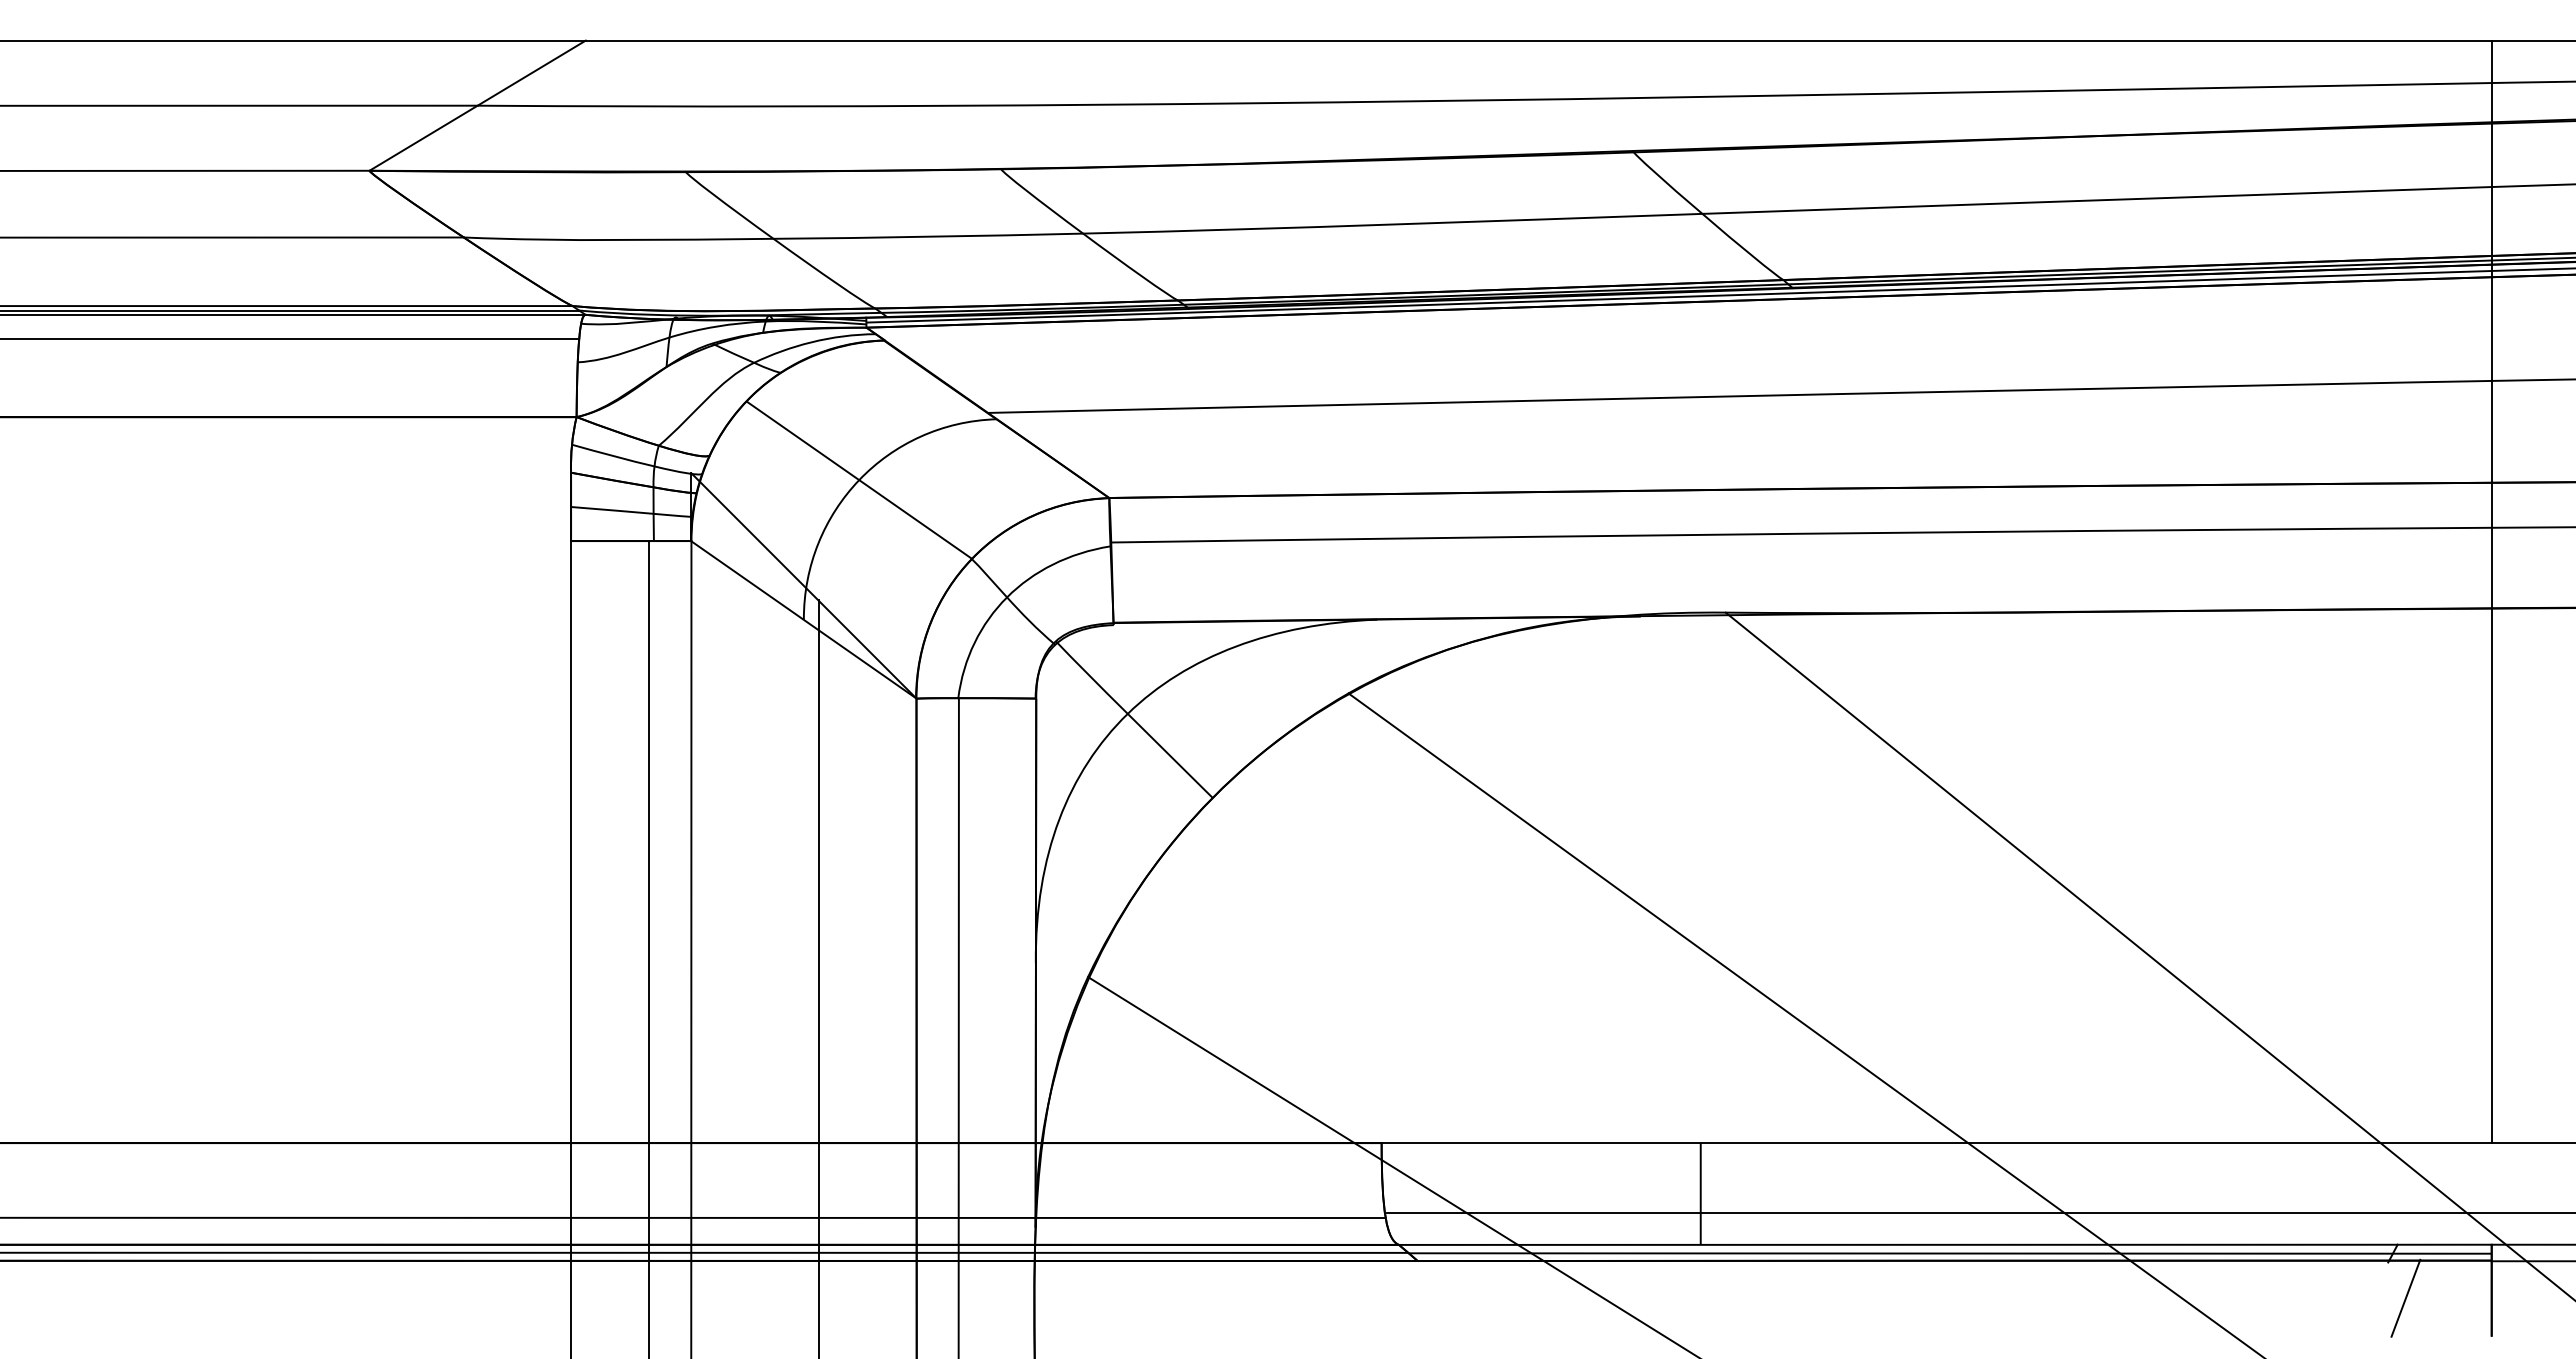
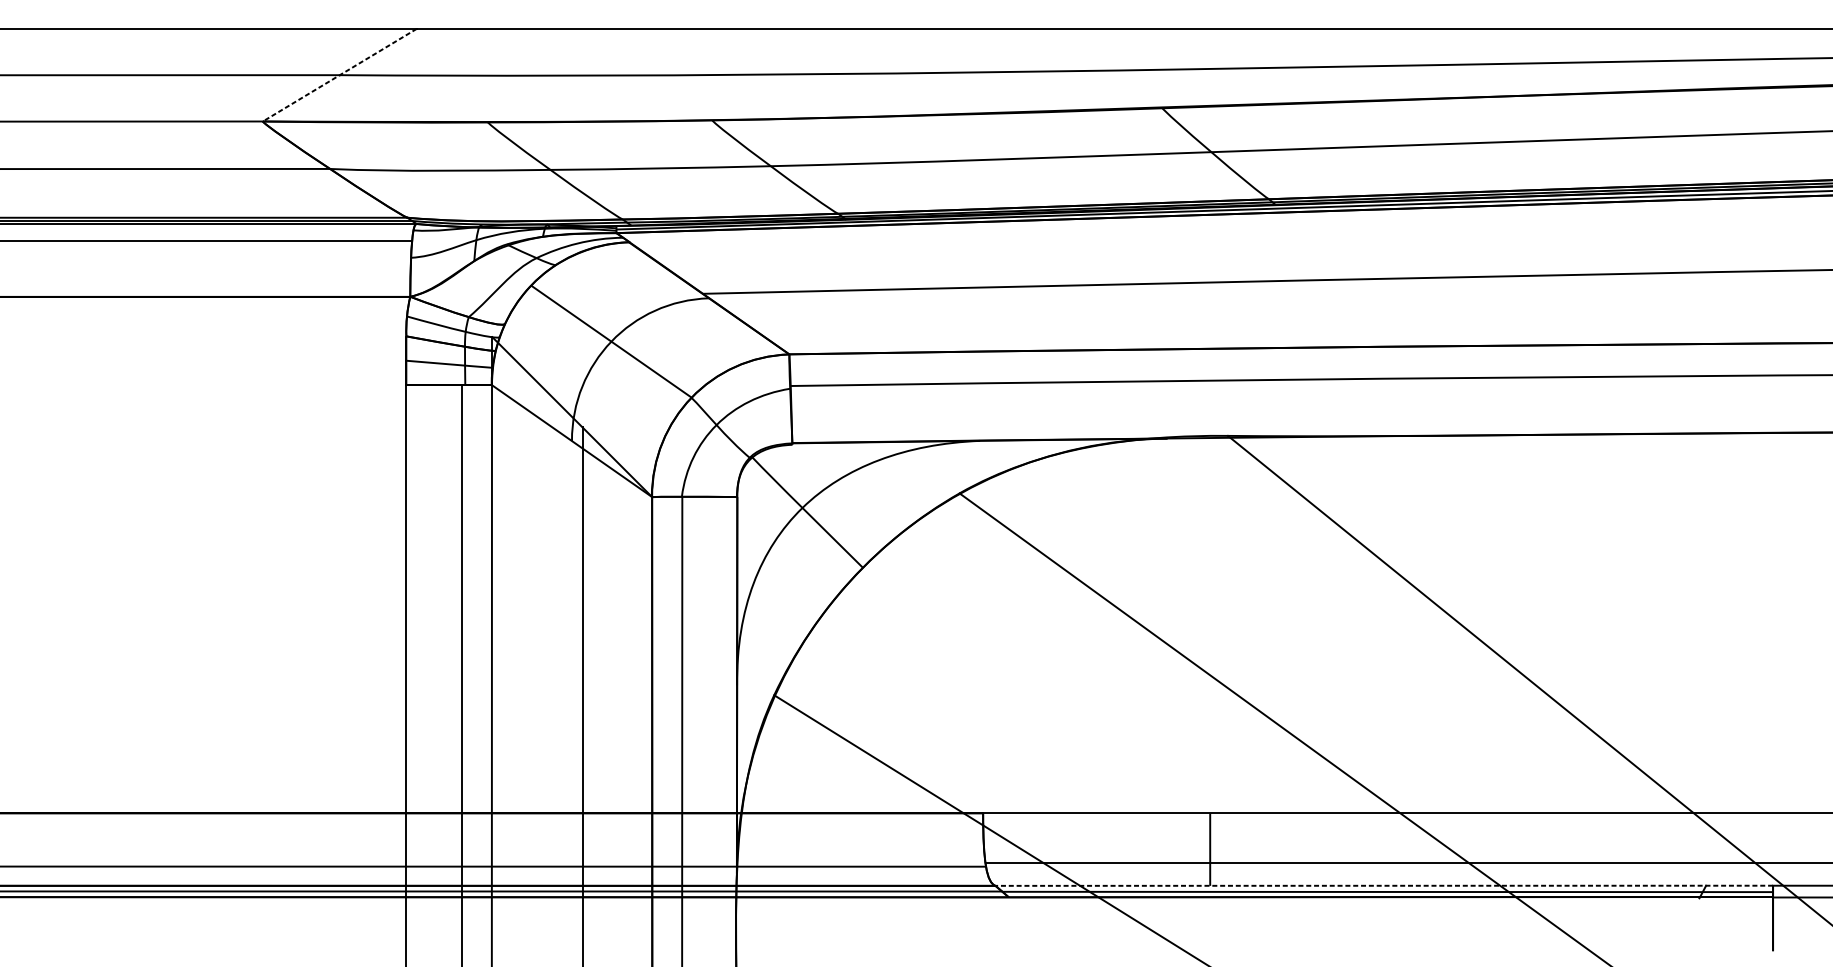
line: (477, 105) -> (339, 75), solid -> dashed
line: (2491, 591) -> (1772, 420), removed
line: (1944, 1244) -> (1383, 885), solid -> dashed
line: (2405, 1297) -> (1711, 923), removed

